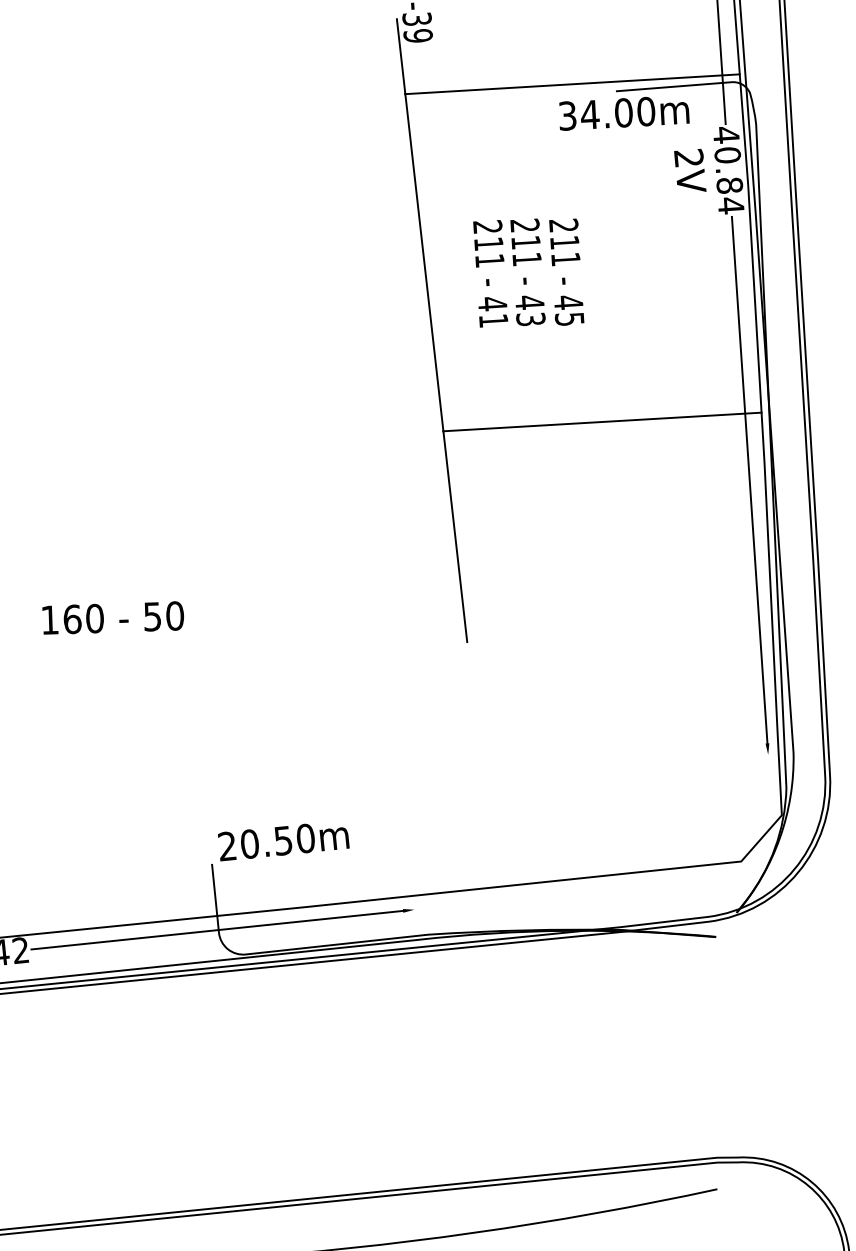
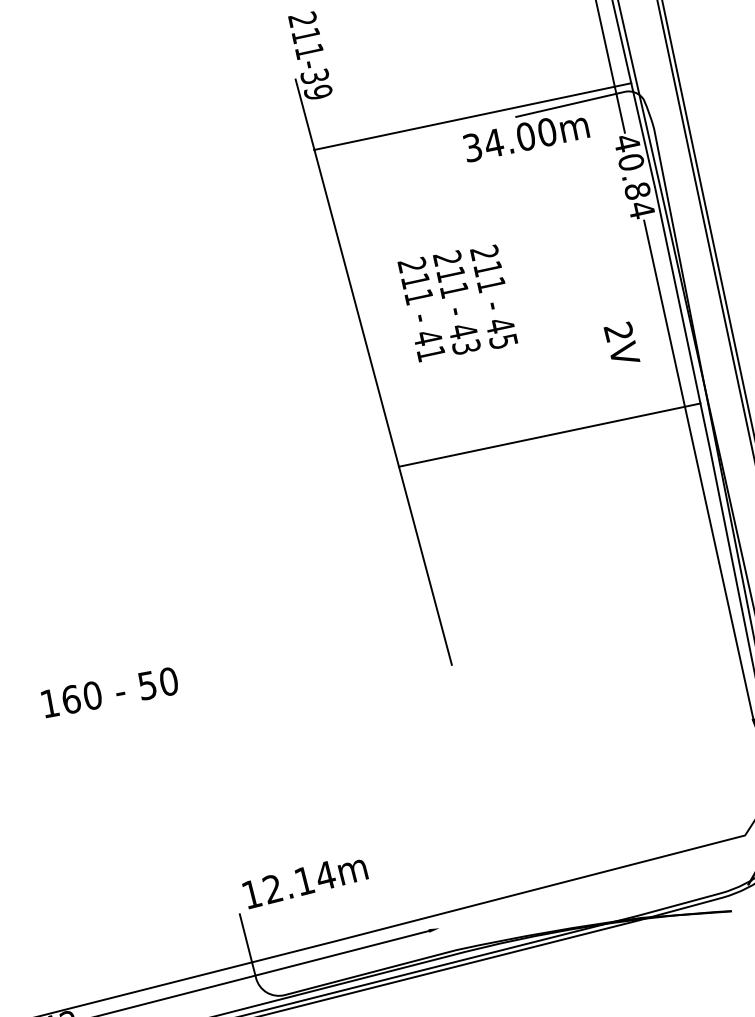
text: (690, 169) -> (621, 342), moved
text: (266, 842) -> (288, 885), 20.50m -> 12.14m

